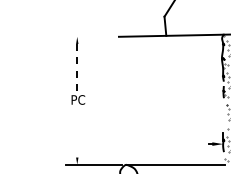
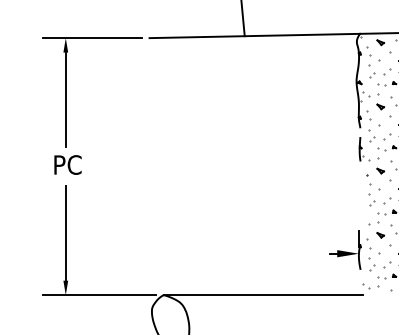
line: (89, 36) -> (90, 37), added
line: (77, 67) -> (66, 99), dashed -> solid
line: (77, 133) -> (66, 232), added

